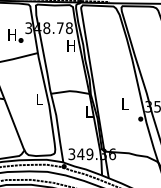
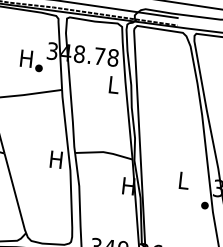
text: (70, 45) -> (112, 83), H -> L
text: (38, 99) -> (55, 159), L -> H
text: (88, 111) -> (128, 185), L -> H

